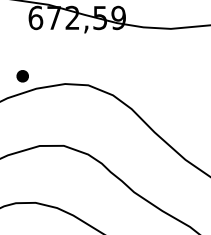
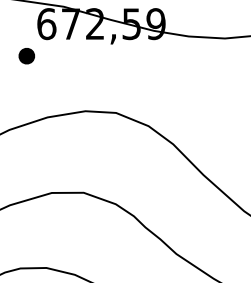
part: (22, 76) -> (26, 56), moved

